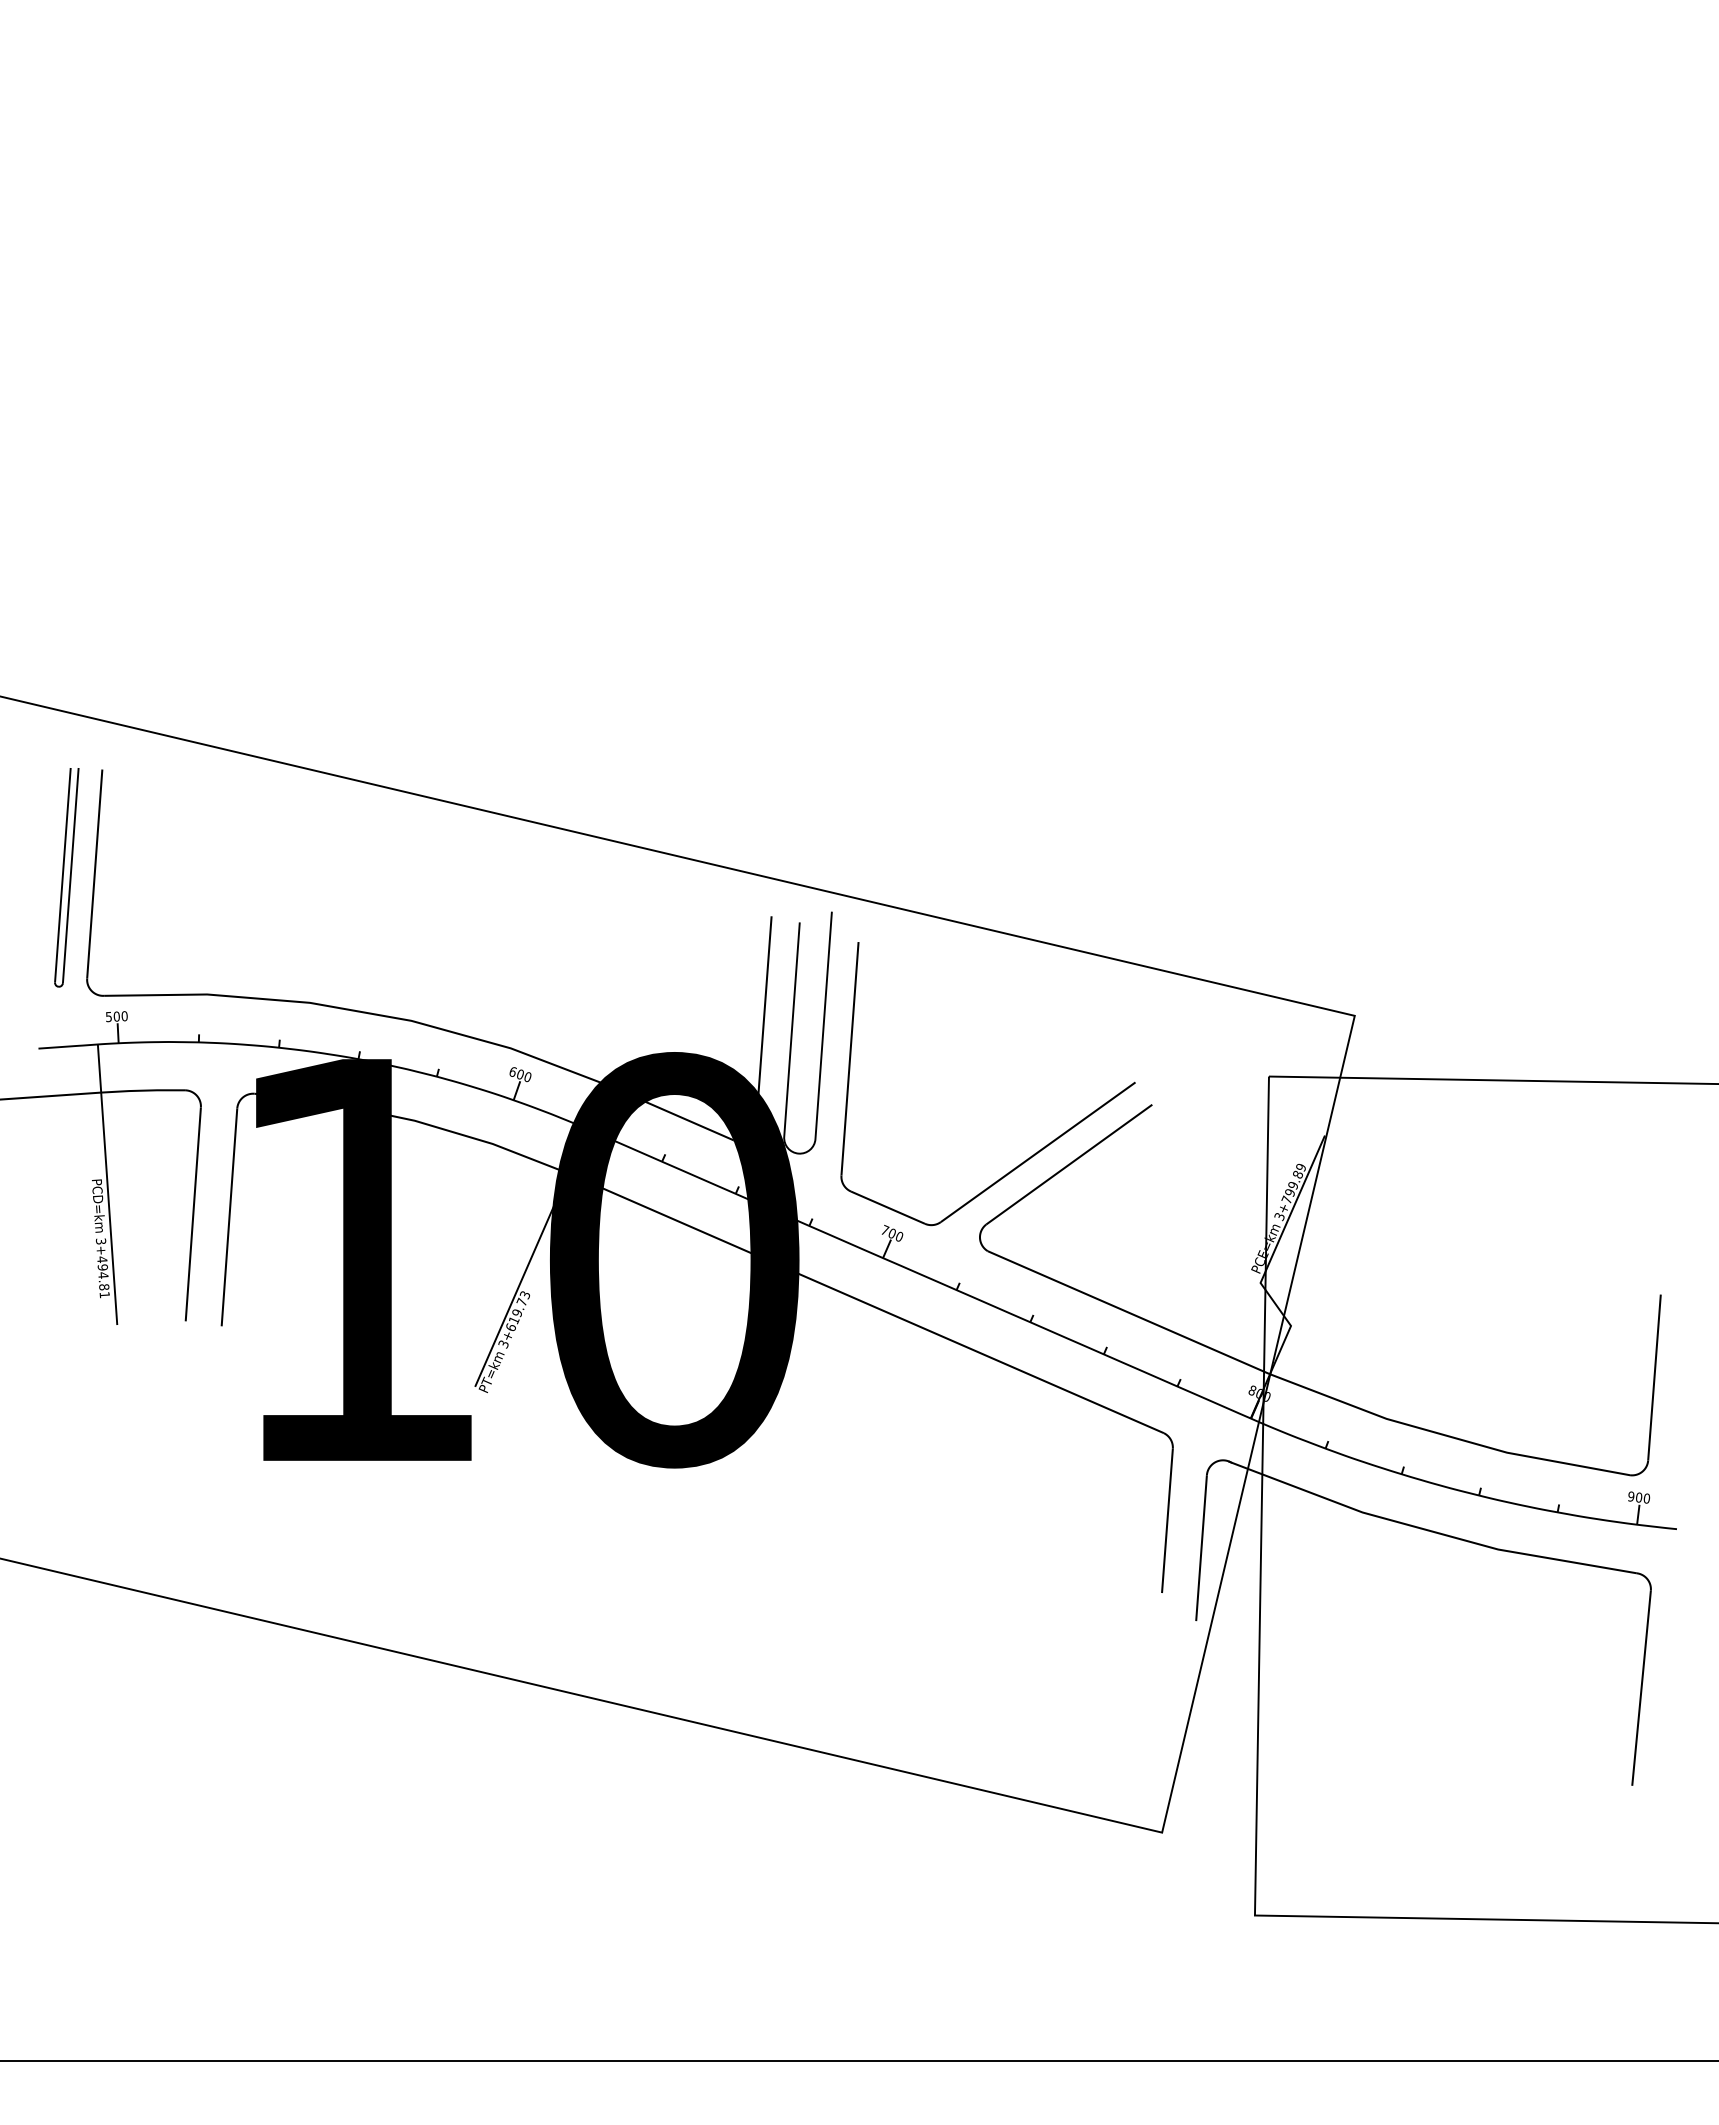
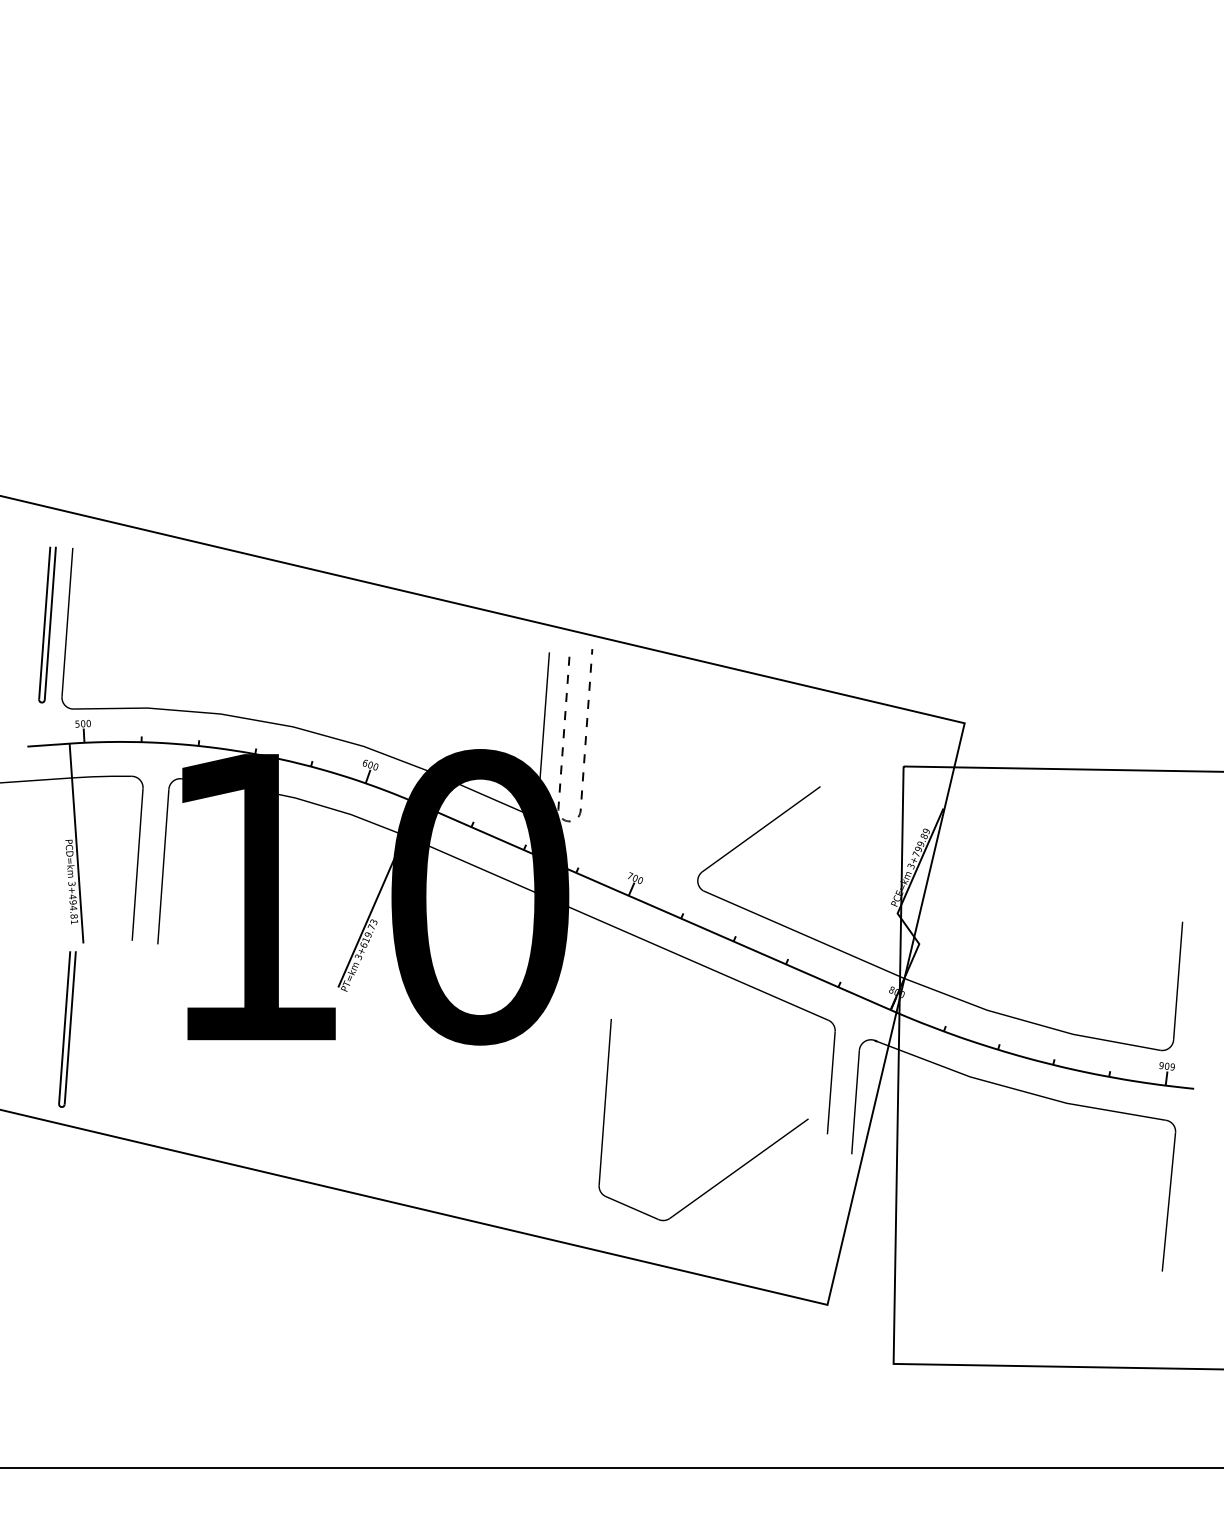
curve: (1038, 1150) -> (739, 1167), moved
line: (802, 1153) -> (571, 821), solid -> dashed
part: (94, 1445) -> (67, 1029), added
text: (1646, 1498) -> (1172, 1066), 900 -> 909

